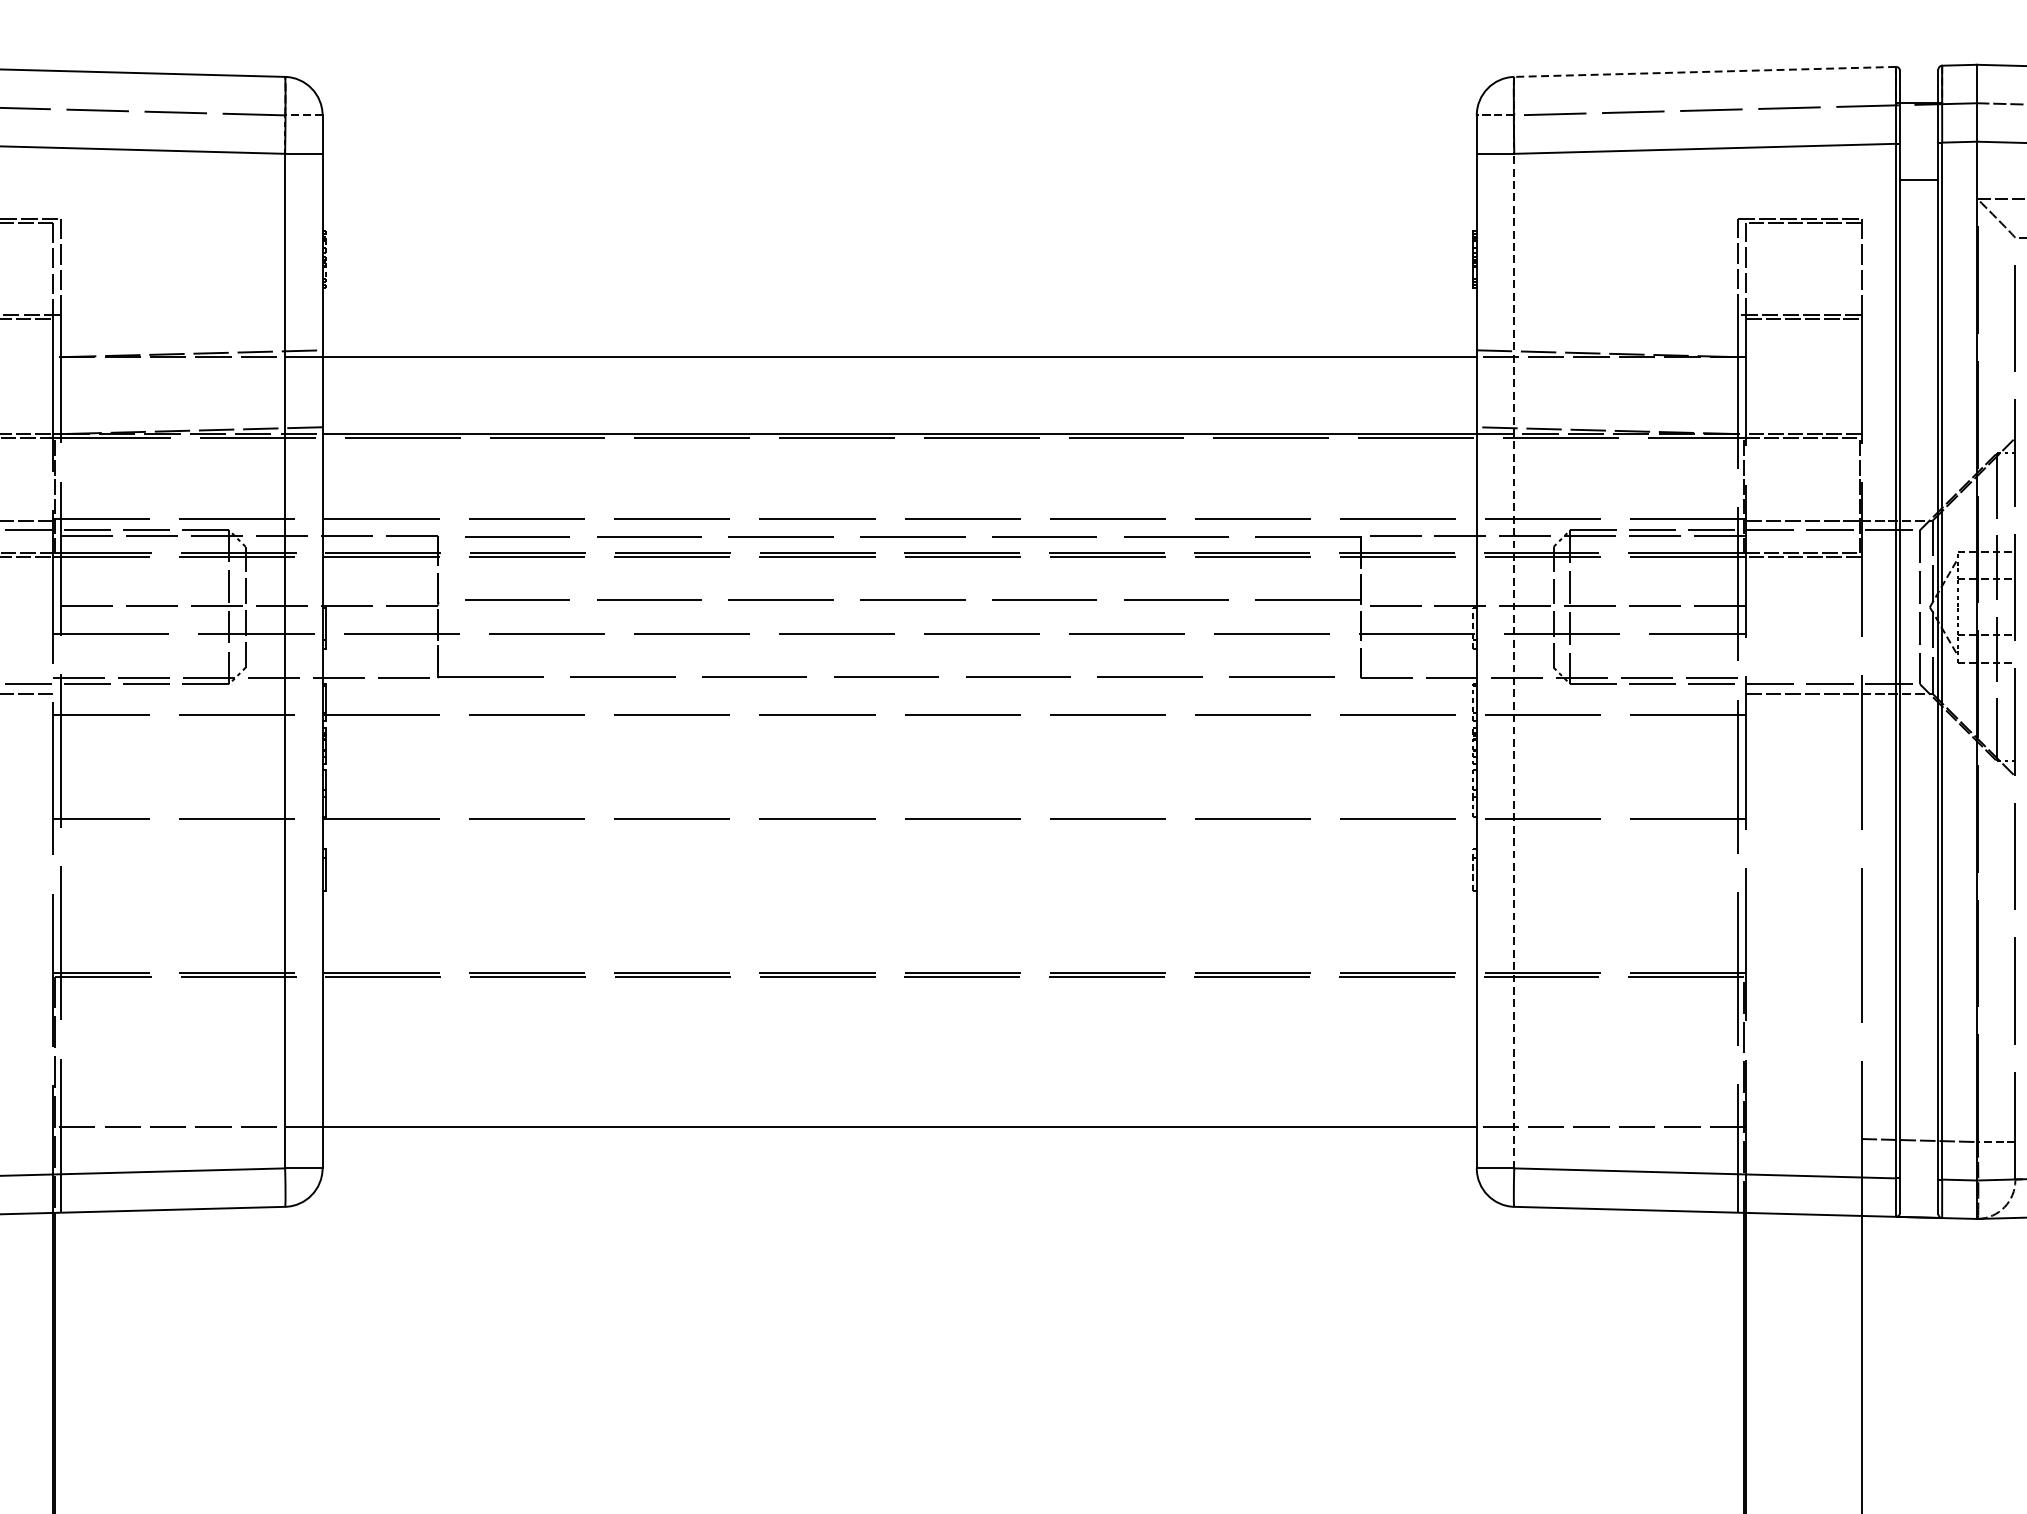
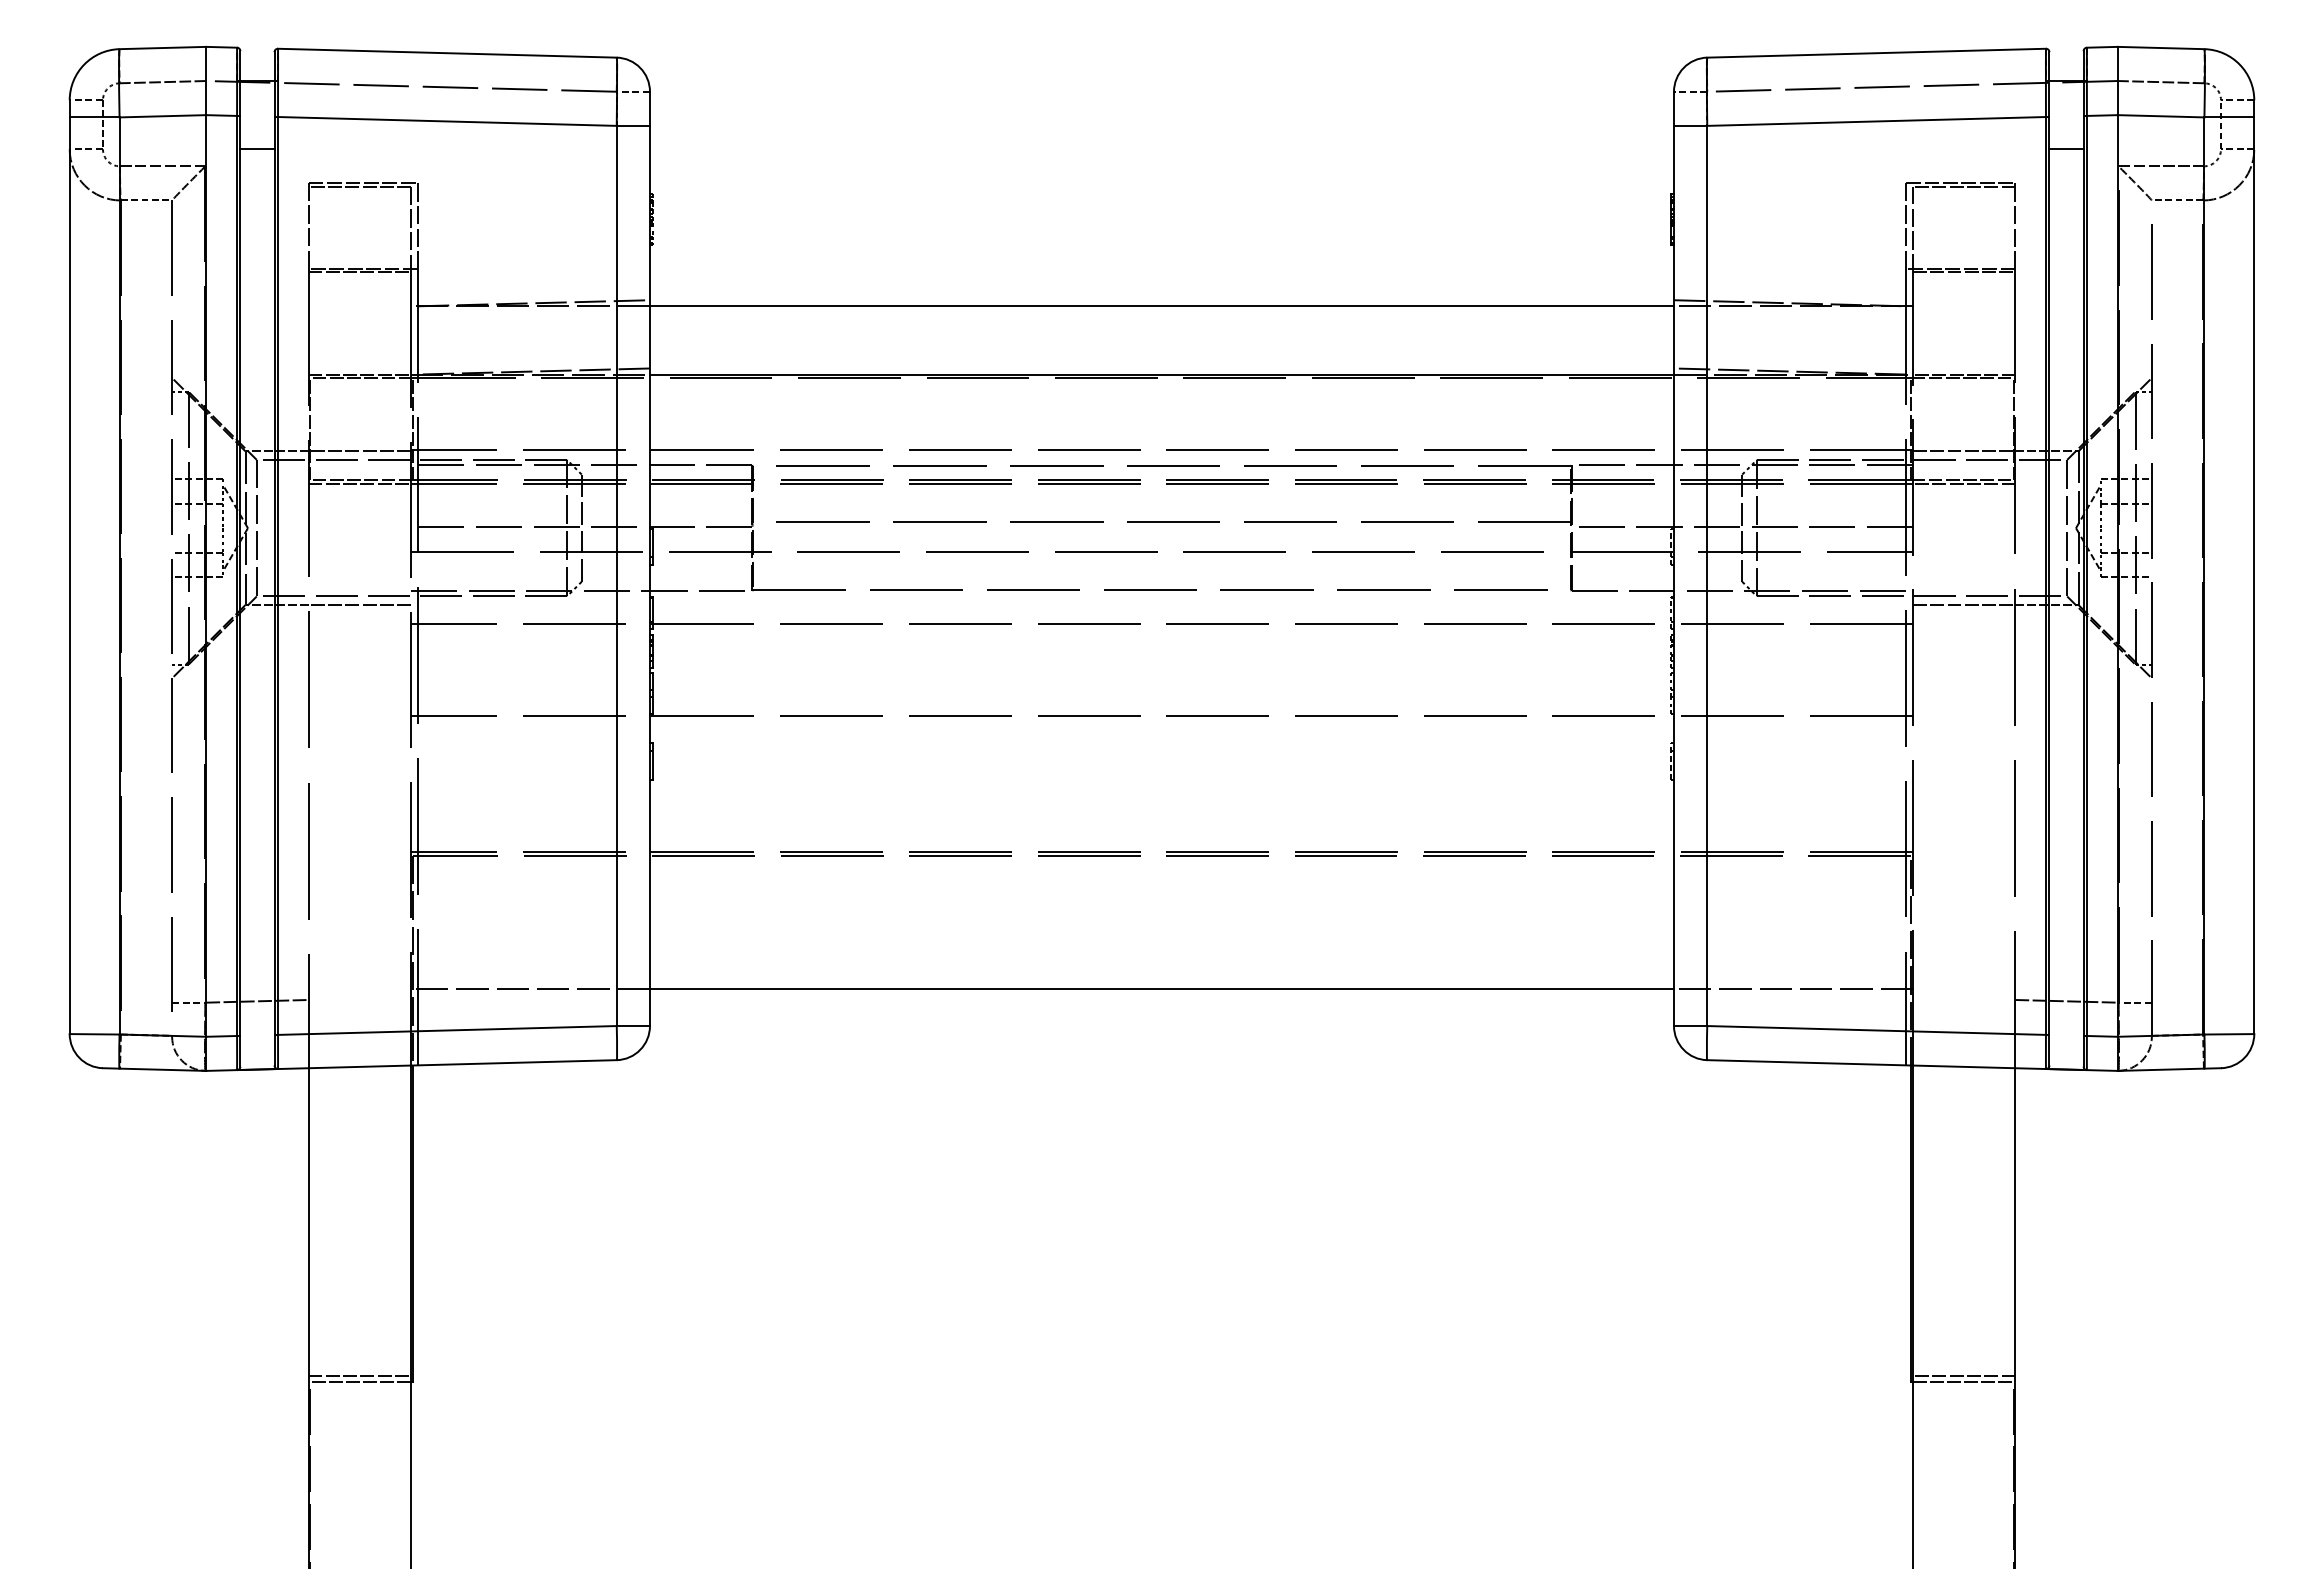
line: (1705, 72) -> (1876, 53), dashed -> solid
line: (1514, 660) -> (1707, 575), dashed -> solid

